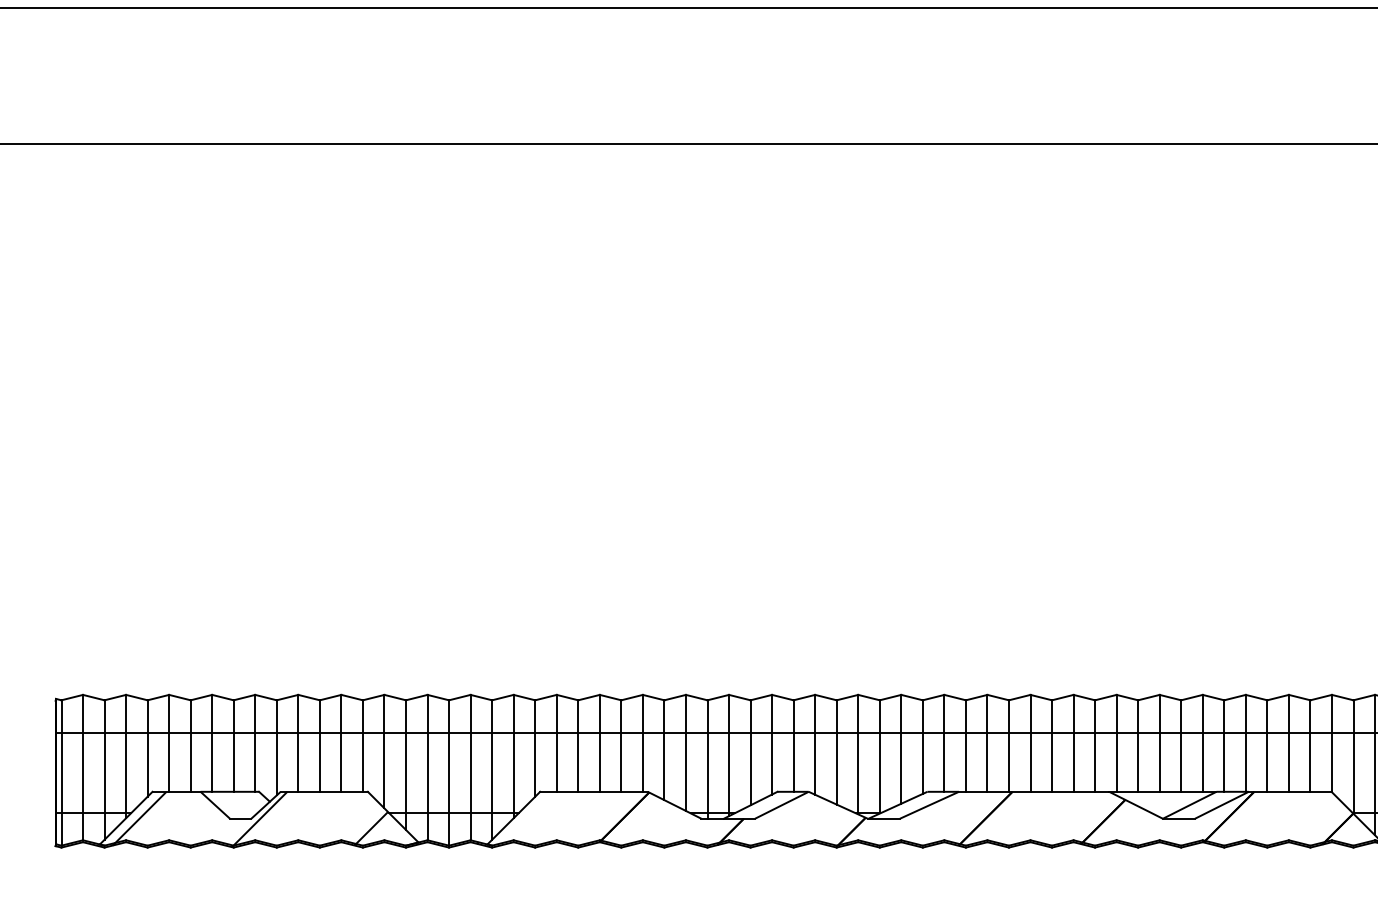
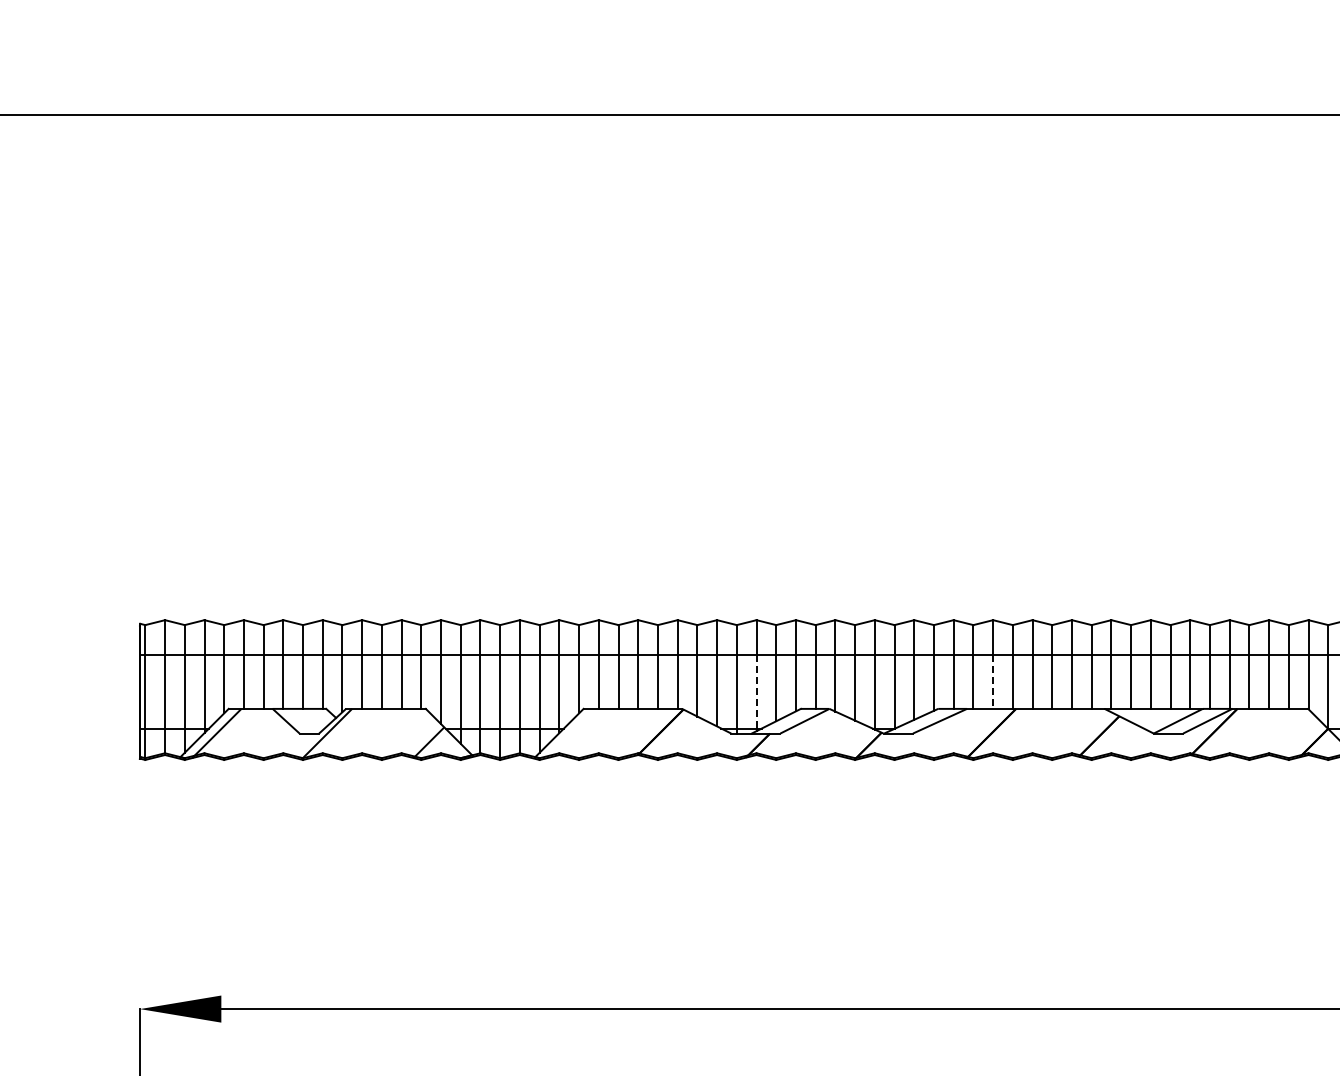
line: (987, 762) -> (993, 682), solid -> dashed
line: (729, 772) -> (756, 691), solid -> dashed

